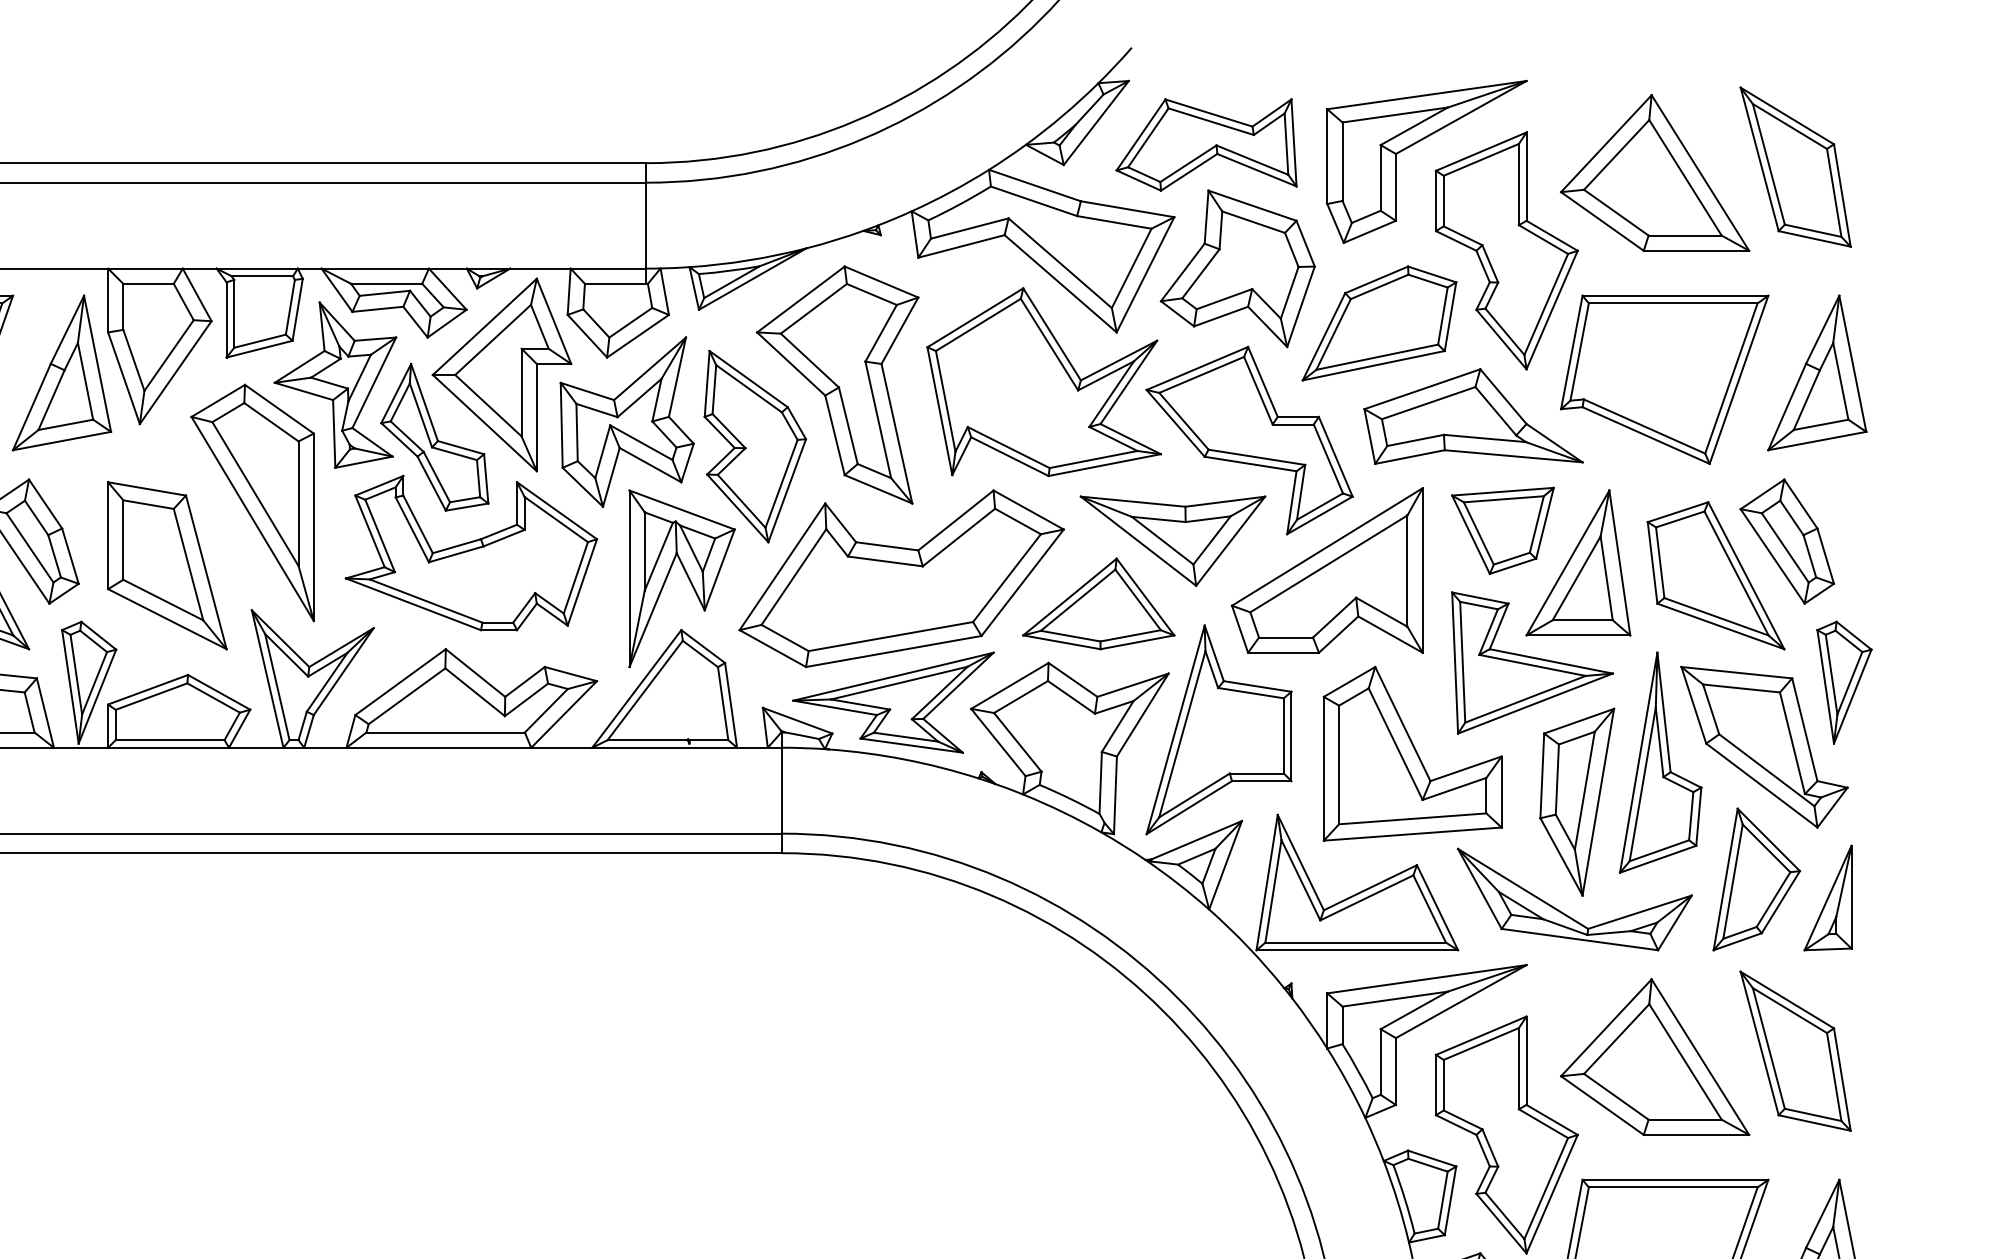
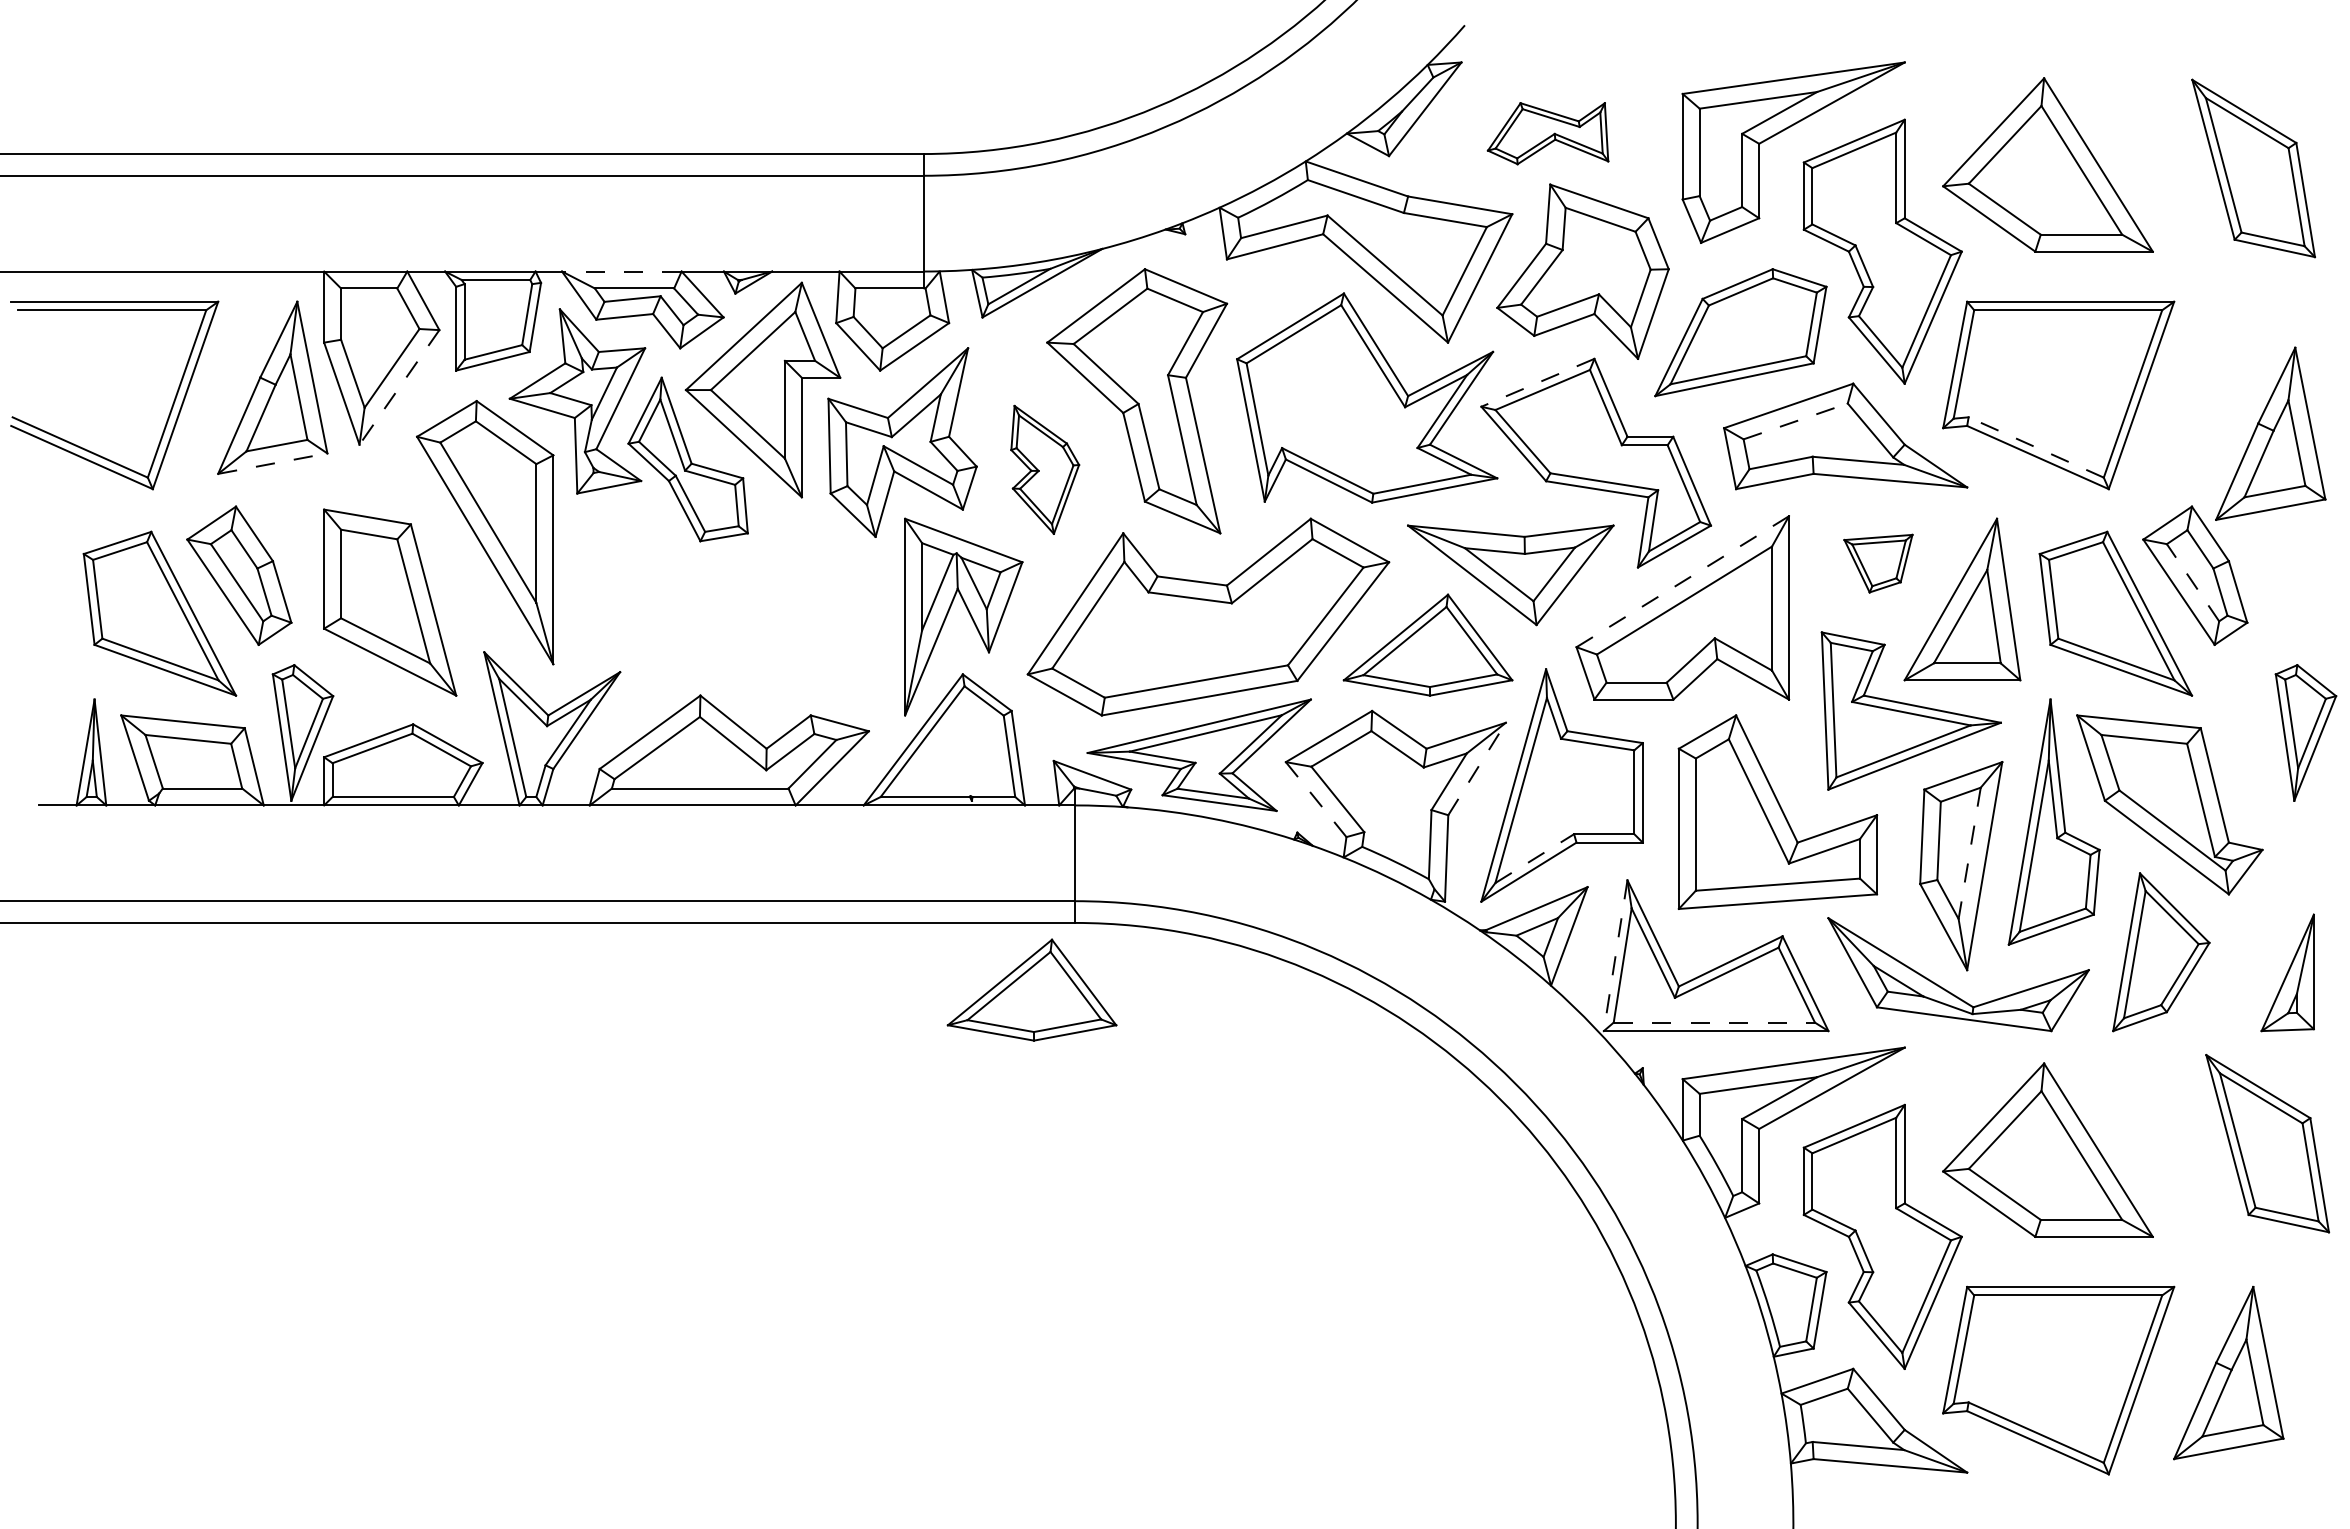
part: (1205, 144) -> (1547, 133), size x0.6
part: (1795, 167) -> (2253, 168), moved
line: (374, 268) -> (621, 271), solid -> dashed
line: (1196, 369) -> (1537, 383), solid -> dashed
line: (175, 372) -> (399, 387), solid -> dashed
part: (1817, 372) -> (2270, 433), moved
line: (1429, 403) -> (1796, 421), solid -> dashed
line: (1643, 426) -> (2035, 447), solid -> dashed
line: (61, 440) -> (272, 463), solid -> dashed
part: (754, 446) -> (1044, 469), size x0.6
part: (1503, 530) -> (1878, 563), size x0.6
line: (1327, 546) -> (1682, 581), solid -> dashed
line: (1785, 547) -> (2193, 582), solid -> dashed
part: (470, 553) -> (728, 588), removed
part: (1844, 682) -> (2305, 732), moved
line: (1143, 714) -> (1477, 768), solid -> dashed
line: (998, 743) -> (1316, 800), solid -> dashed
line: (1584, 790) -> (1969, 853), solid -> dashed
line: (1195, 795) -> (1535, 858), solid -> dashed
line: (1266, 883) -> (1615, 956), solid -> dashed
part: (1827, 897) -> (2287, 972), moved
part: (742, 912) -> (1031, 989), added
line: (1355, 942) -> (1714, 1022), solid -> dashed
part: (1795, 1051) -> (2267, 1143), moved

